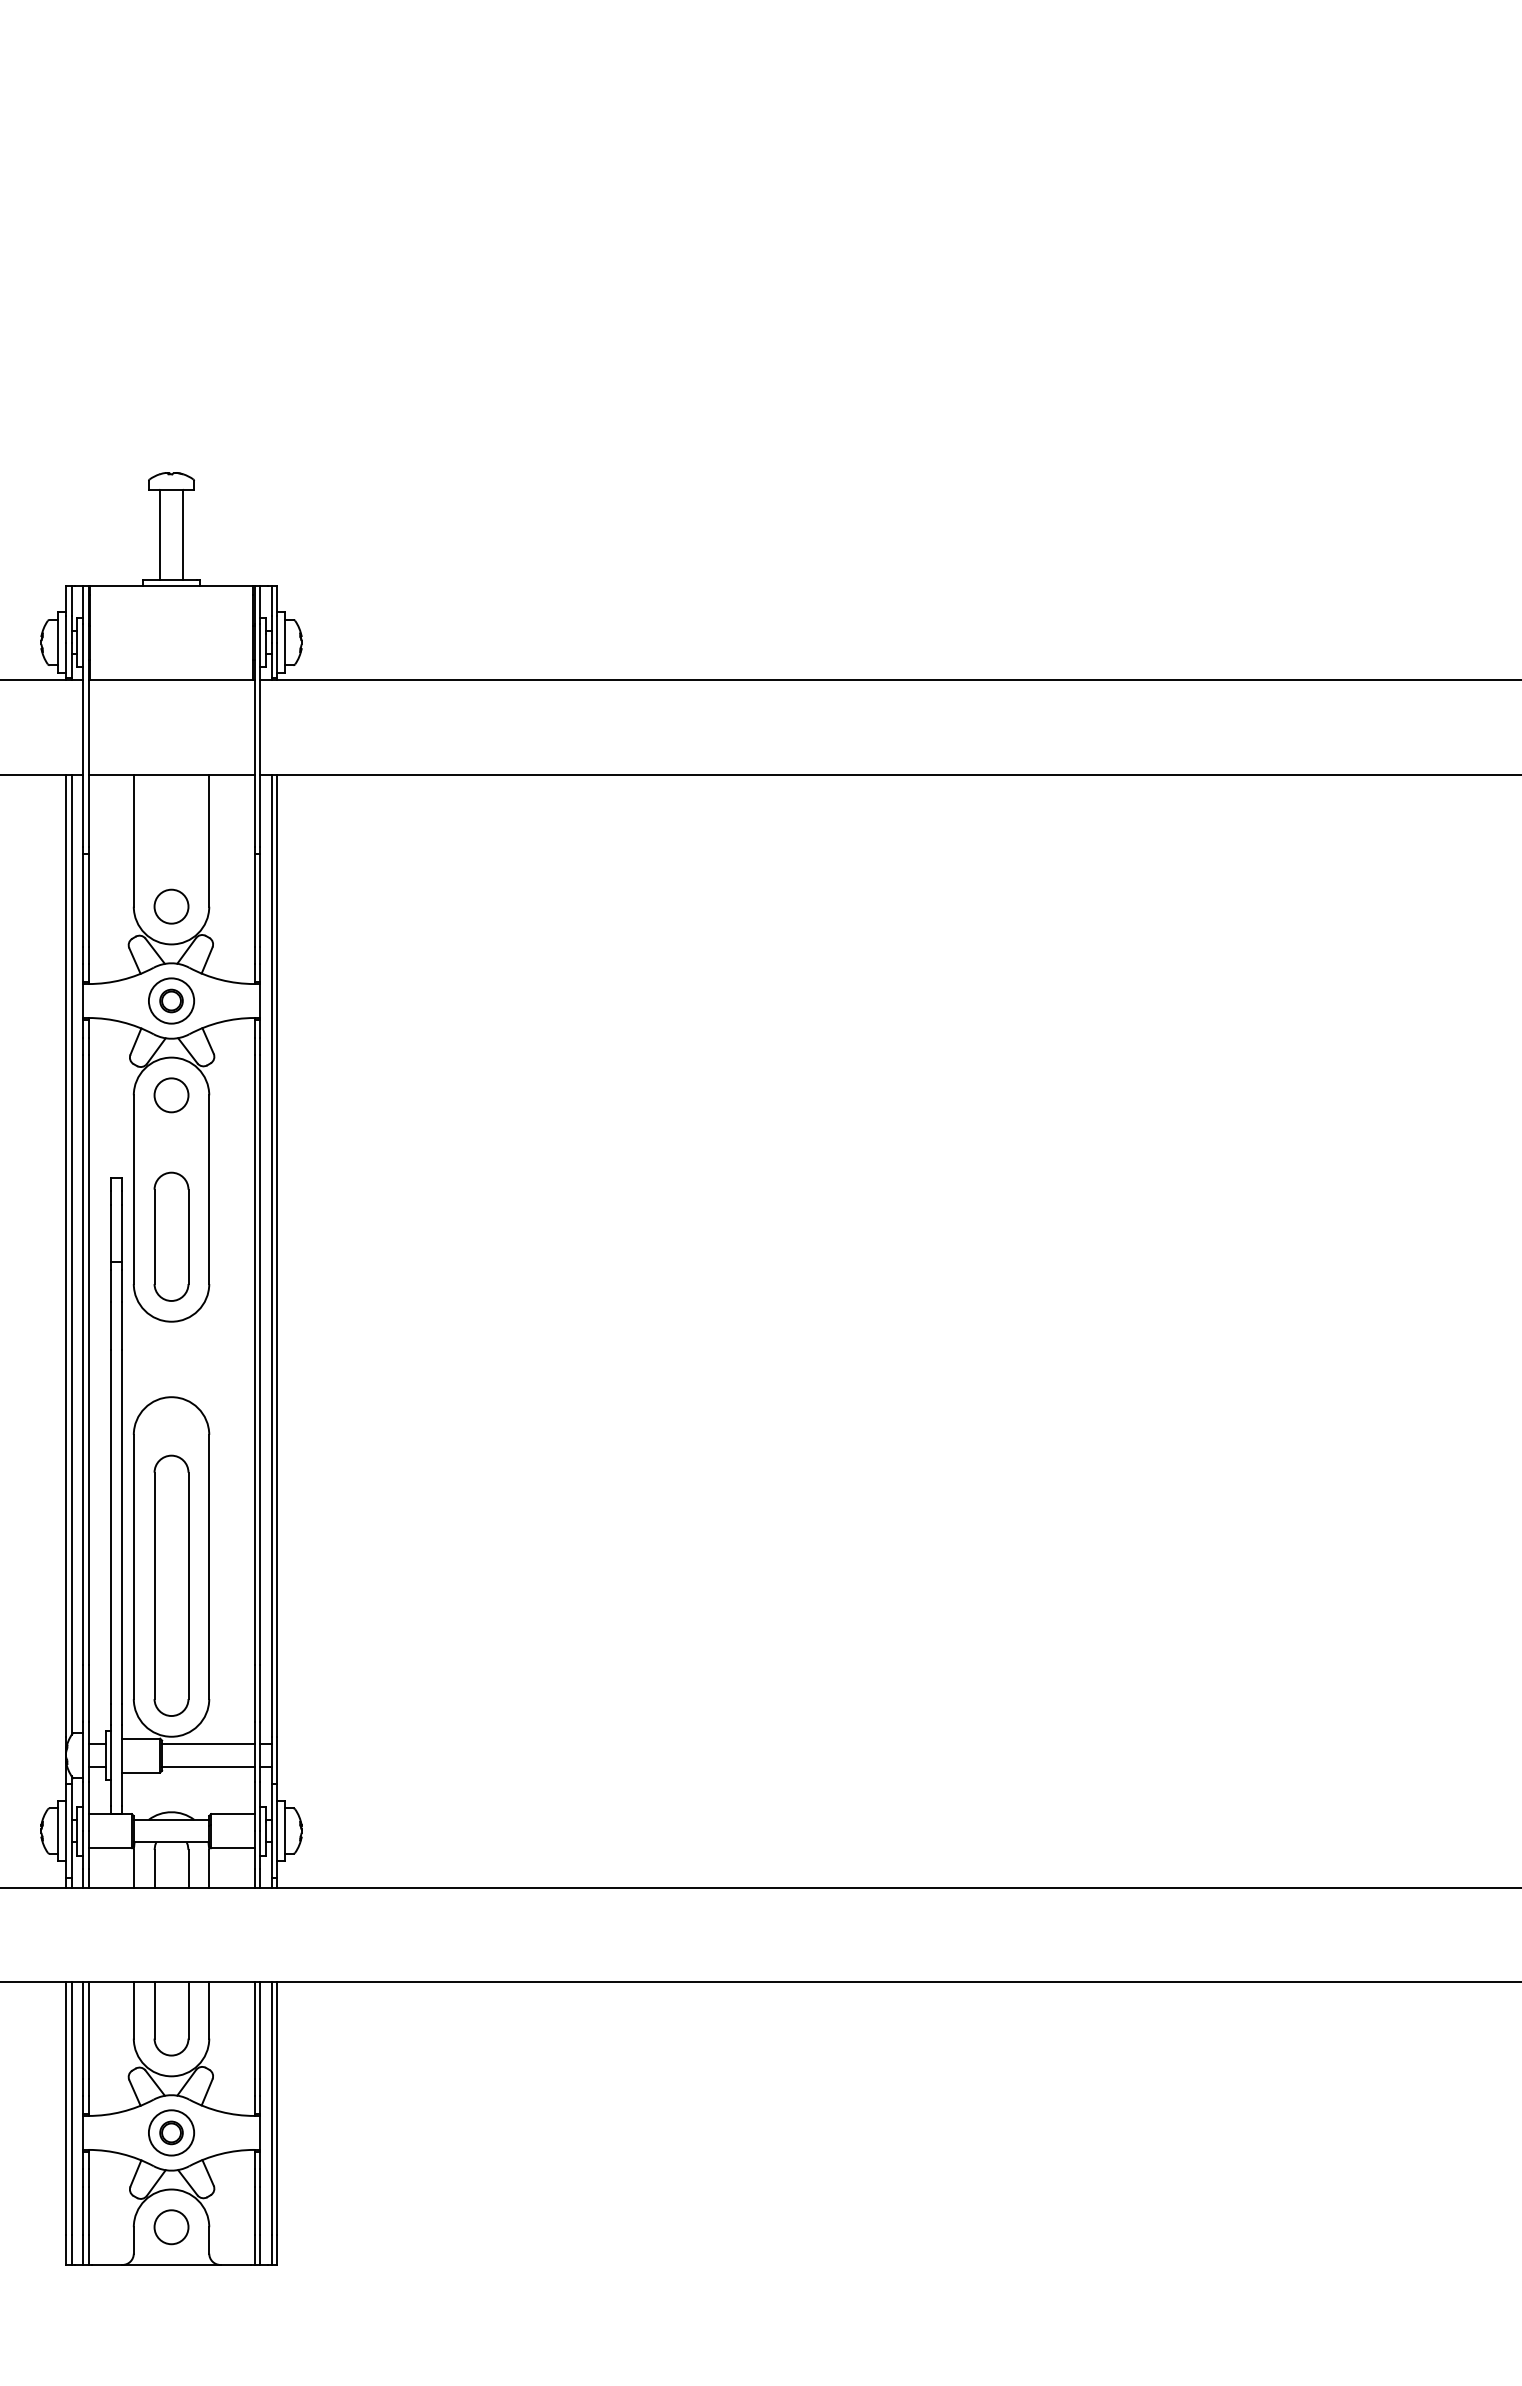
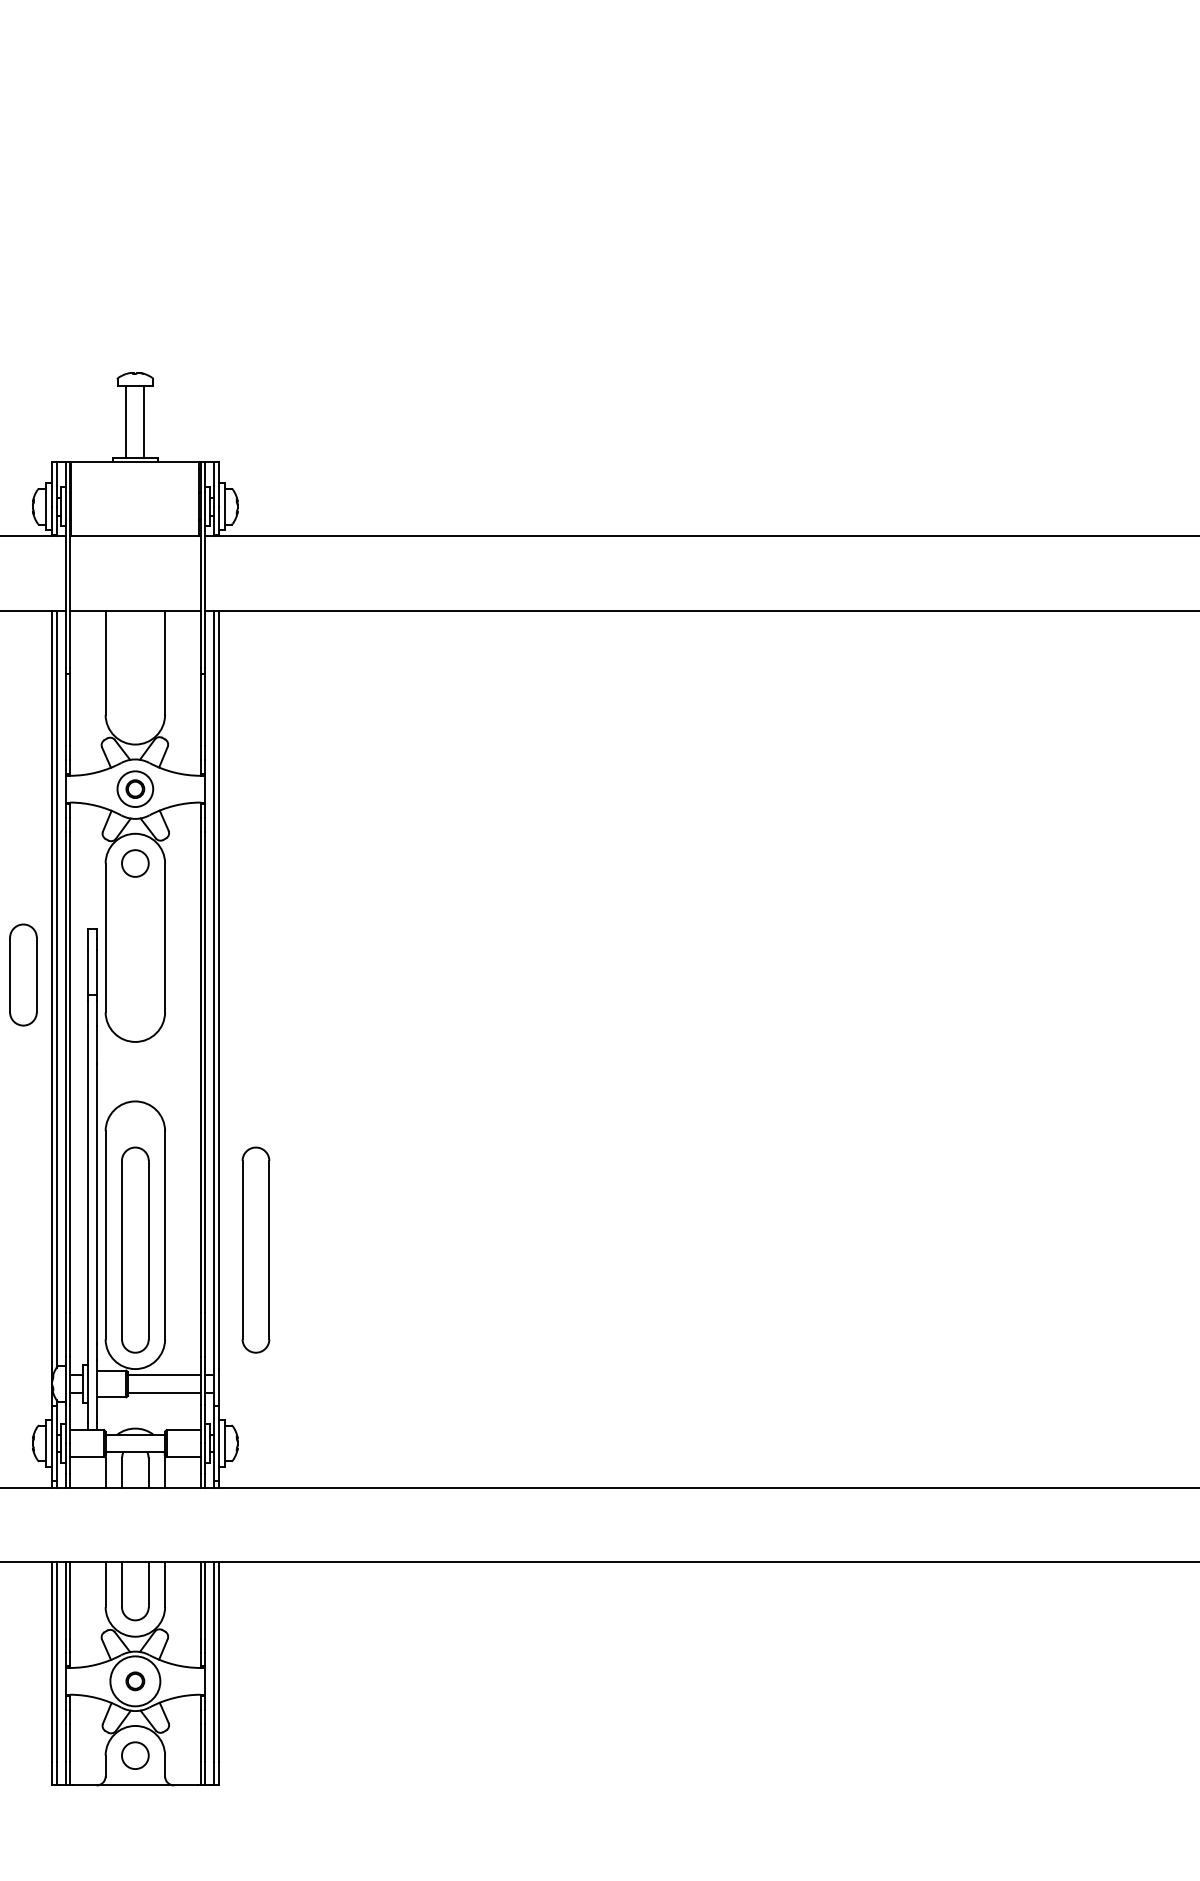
circle: (171, 906) -> (135, 714), removed
part: (171, 1236) -> (23, 974), moved
part: (324, 1585) -> (255, 1249), added
circle: (171, 2132) -> (135, 1681), size x1.4

